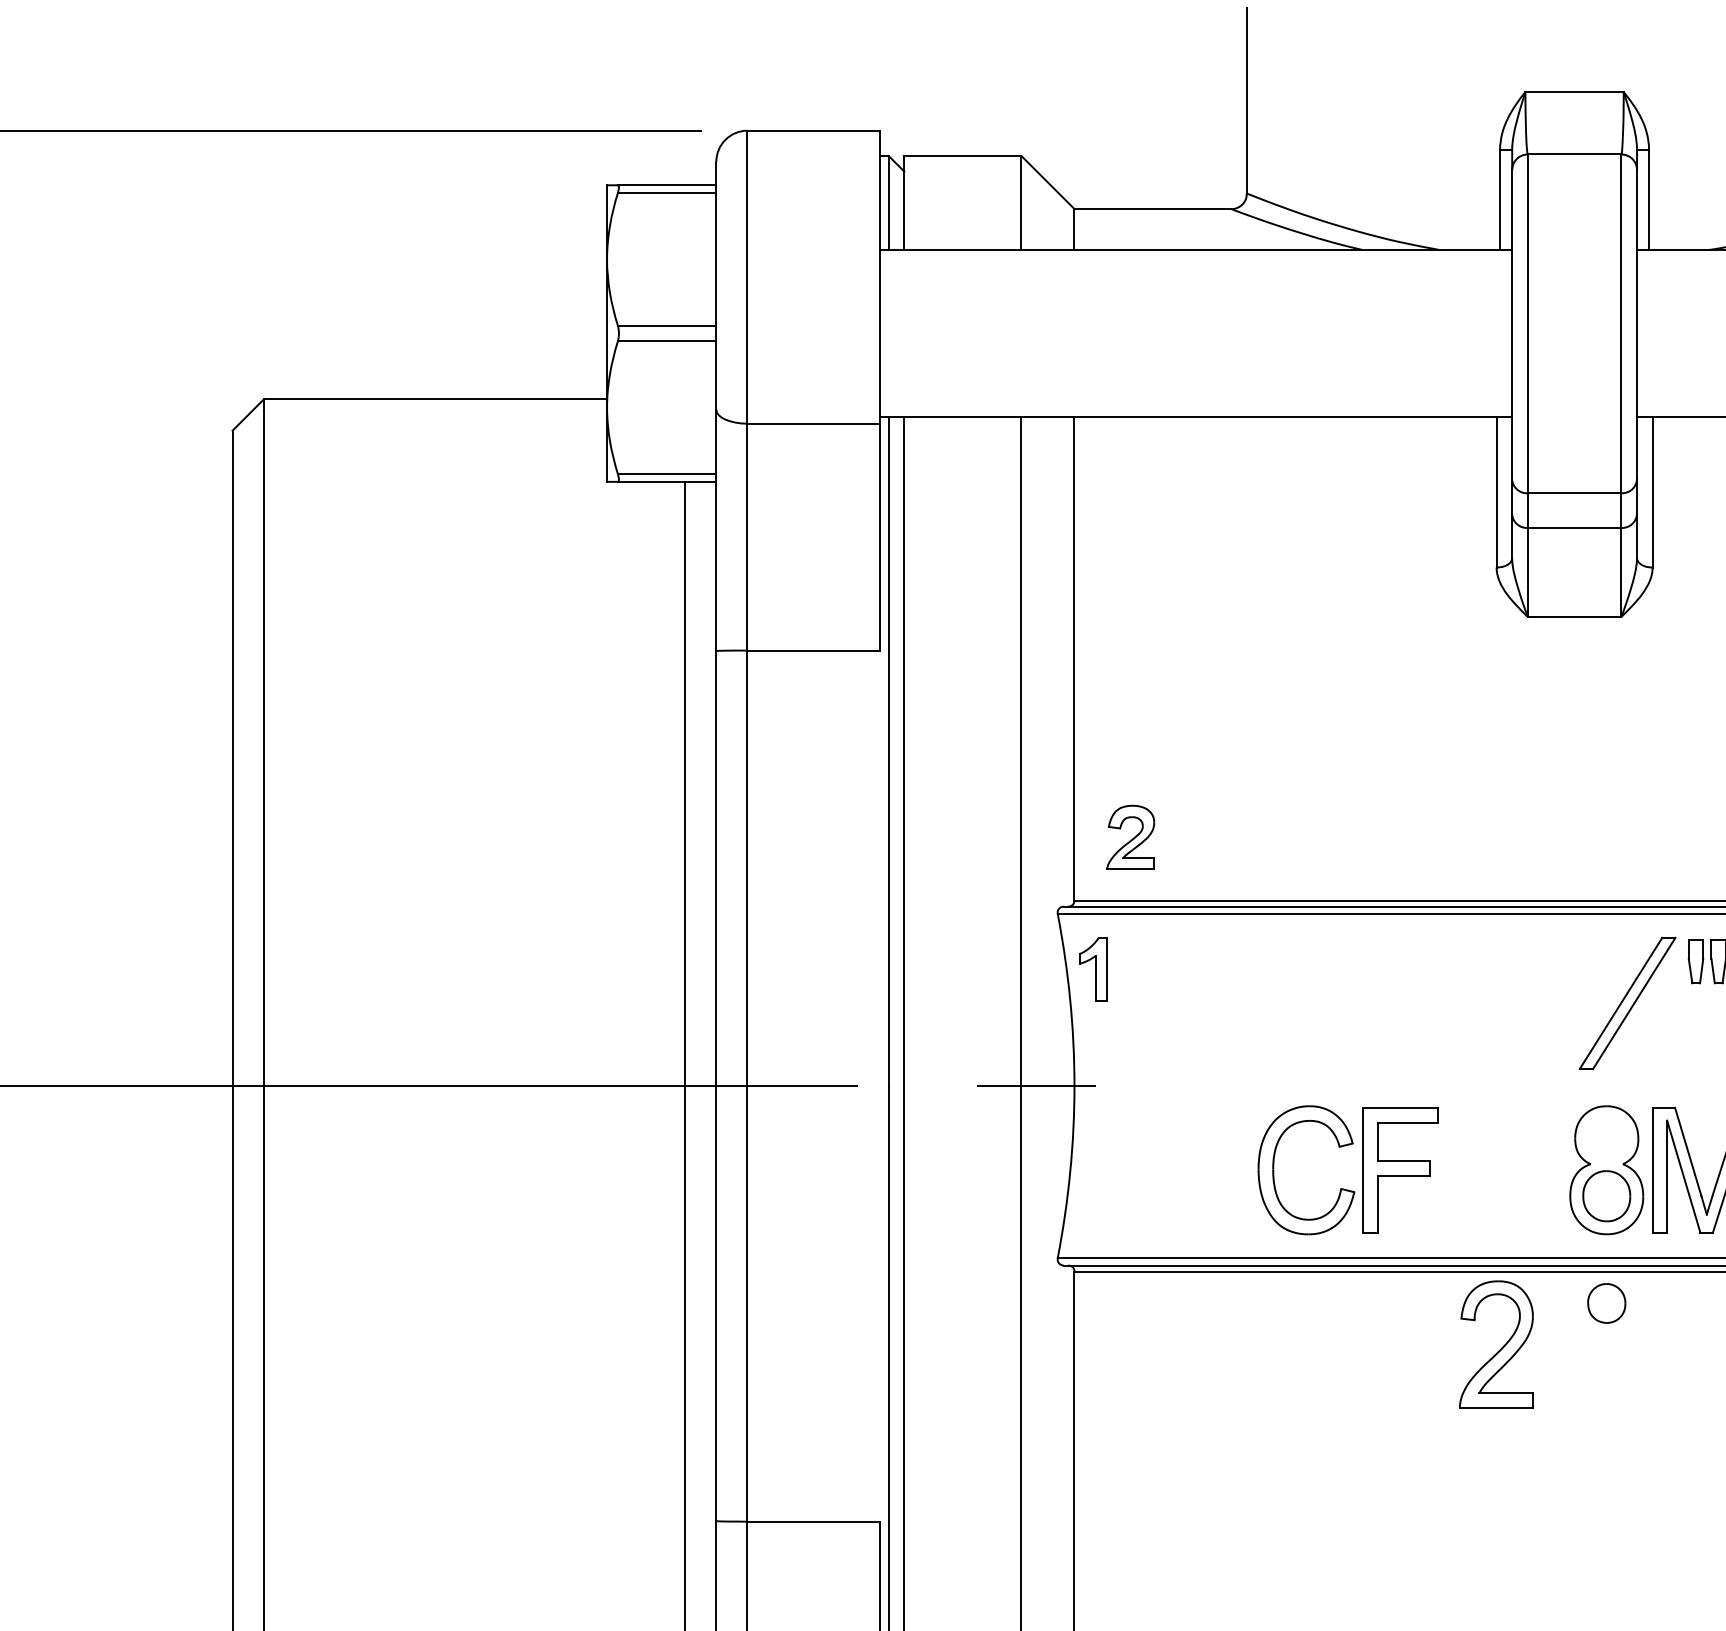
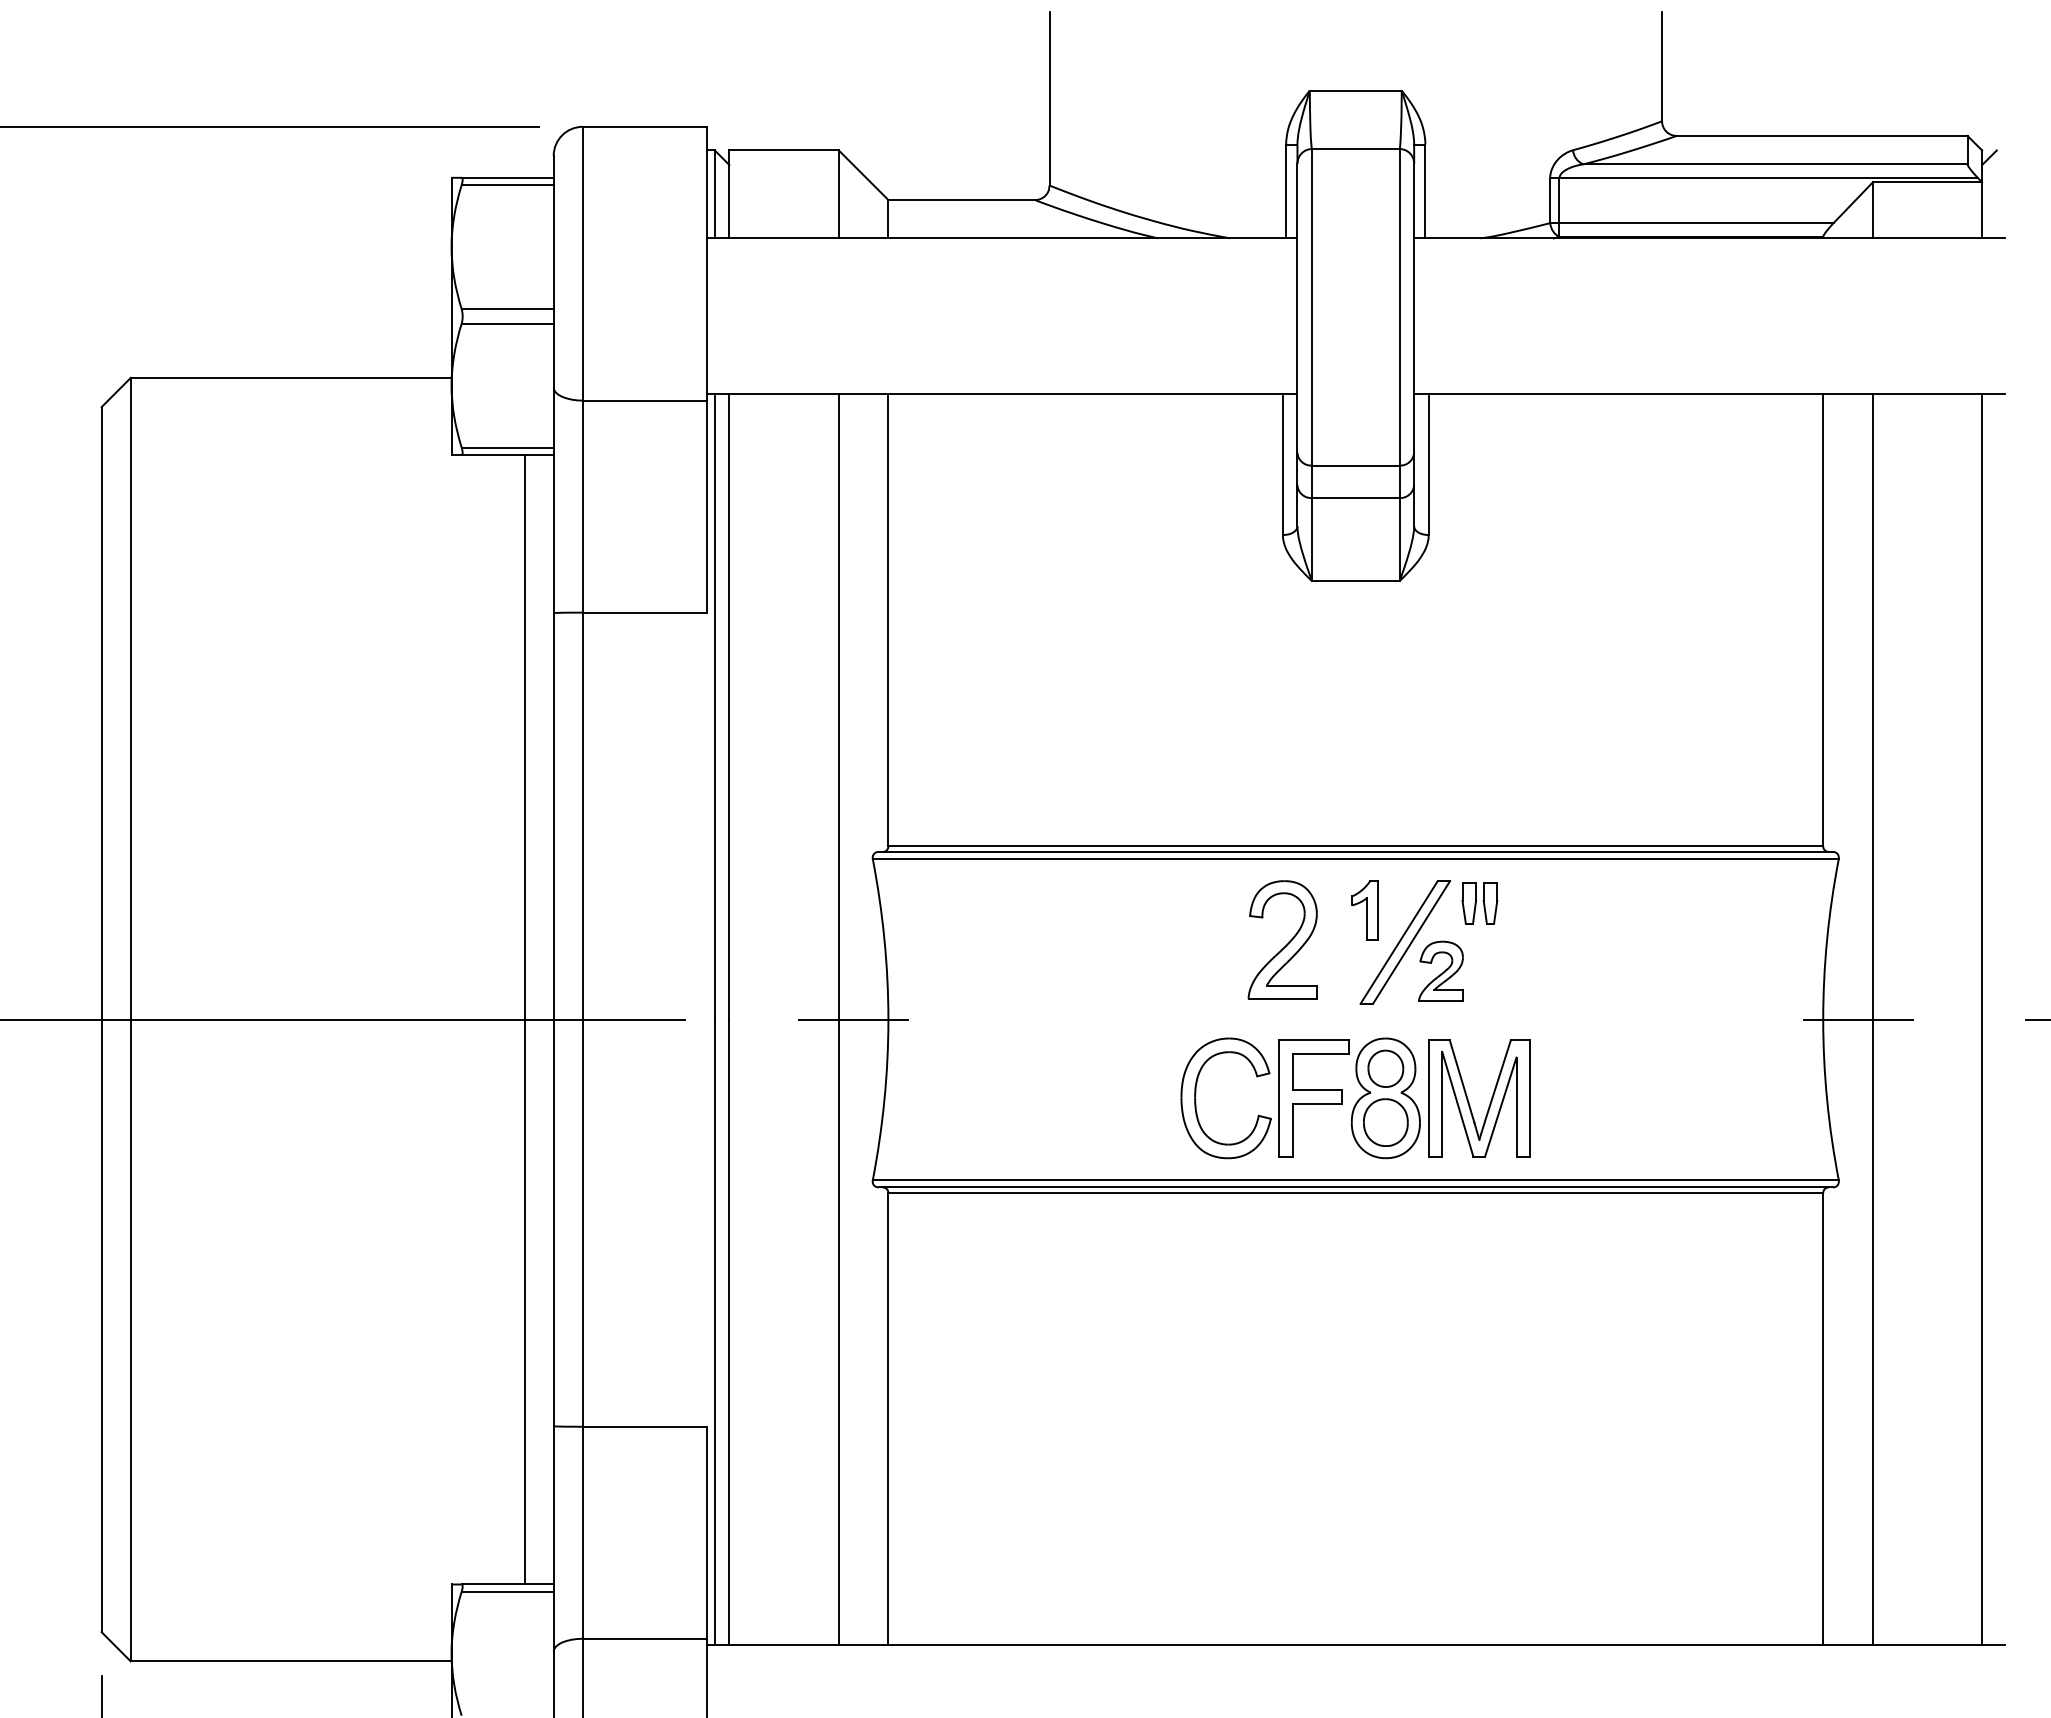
part: (1130, 836) -> (1440, 970), moved
part: (1092, 969) -> (1364, 910), moved
part: (1362, 1170) -> (1278, 1098), moved
part: (1606, 1303) -> (1385, 1068), moved
part: (1501, 1348) -> (1287, 943), moved

